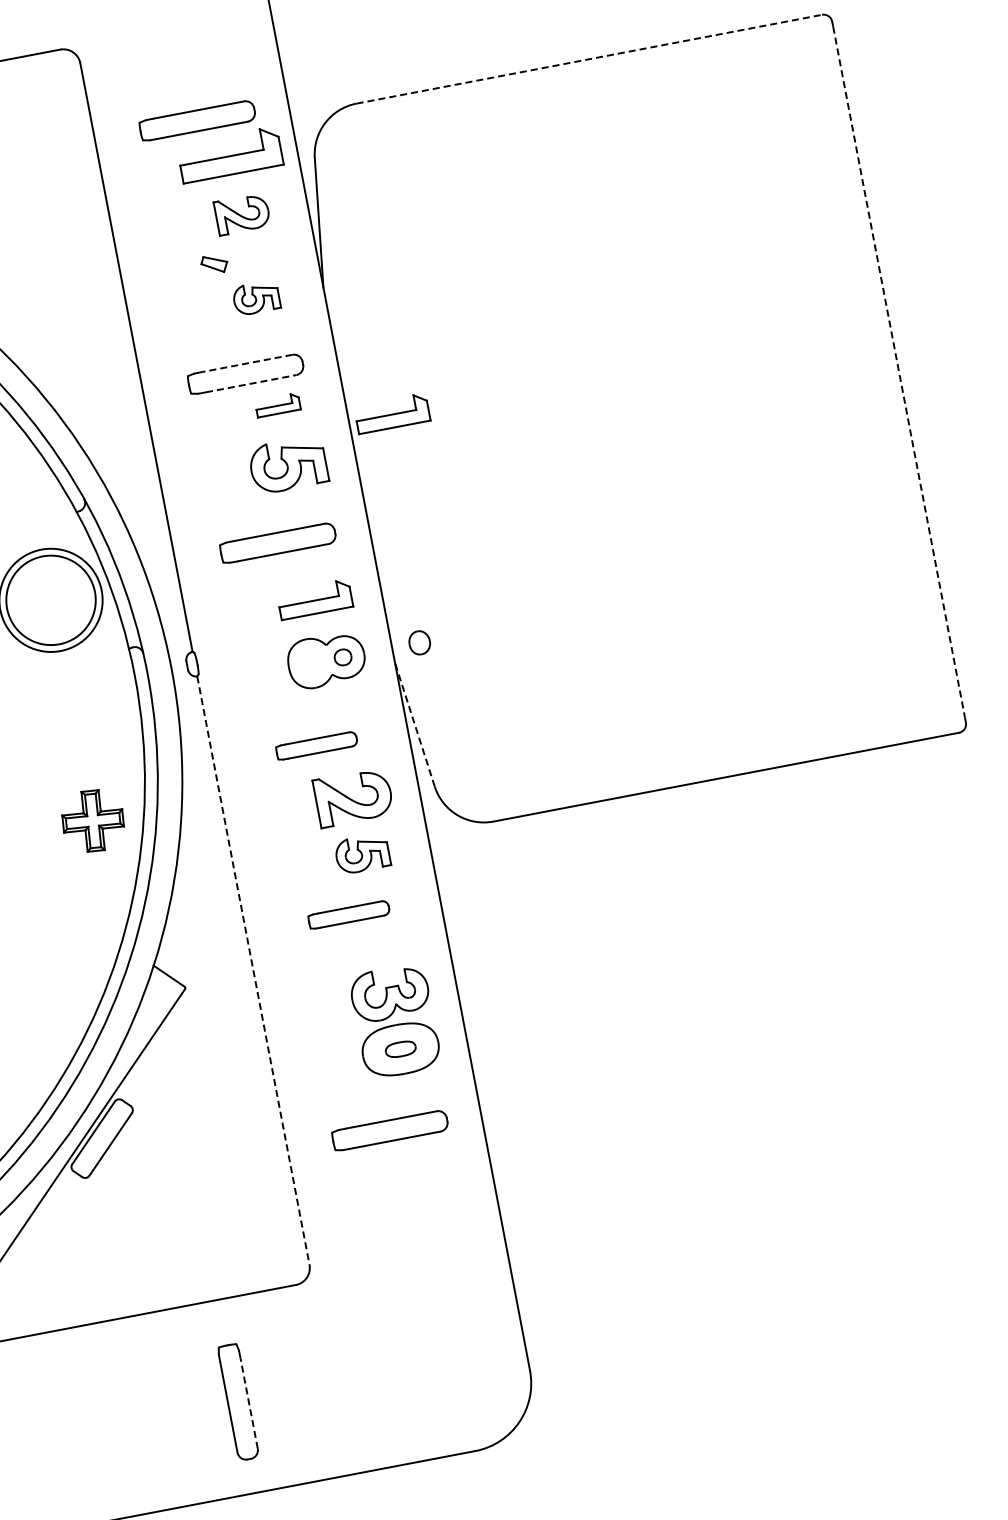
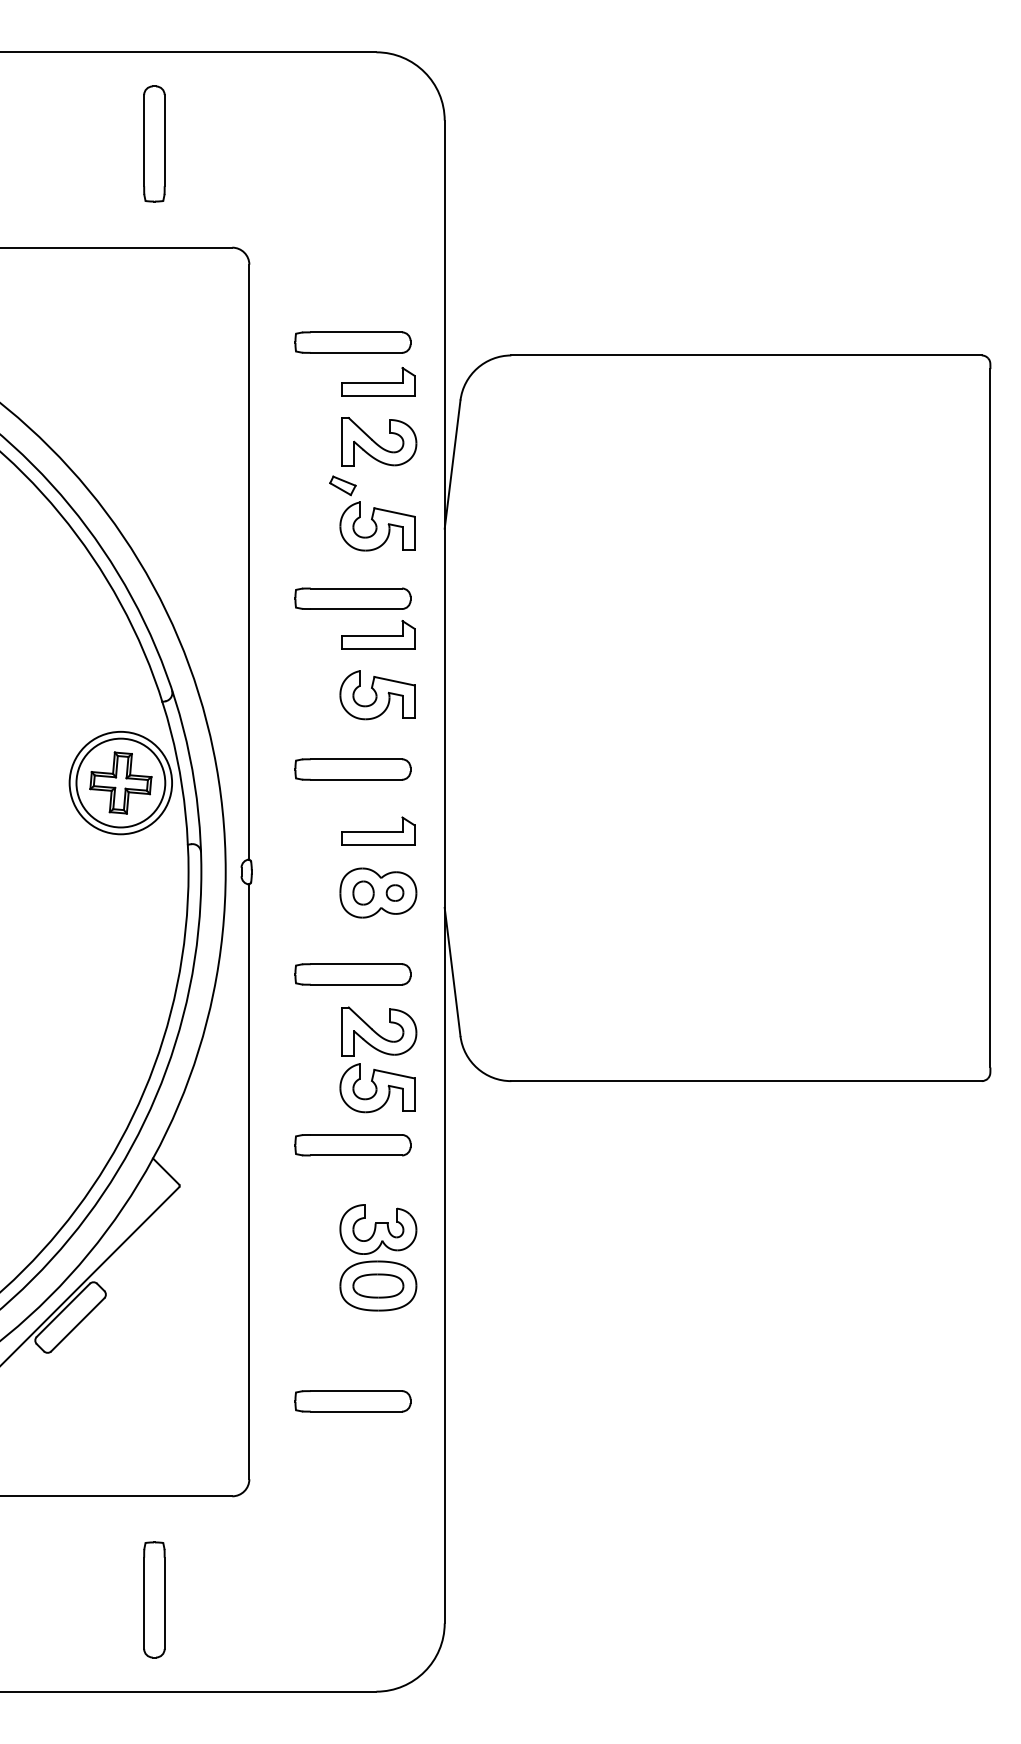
line: (590, 59) -> (747, 355), dashed -> solid
part: (230, 154) -> (378, 381), size x0.71
part: (242, 213) -> (379, 441), size x1.43
part: (256, 298) -> (377, 526), size x1.67
line: (247, 363) -> (356, 588), dashed -> solid
line: (899, 372) -> (990, 718), dashed -> solid
line: (251, 384) -> (356, 609), dashed -> solid
part: (277, 404) -> (378, 634), size x1.67
part: (392, 412) -> (488, 663), removed
part: (419, 642) -> (363, 892), moved
line: (414, 725) -> (452, 972), dashed -> solid
part: (316, 746) -> (352, 974), size x1.43
part: (92, 820) -> (120, 782), moved
part: (362, 854) -> (377, 1088), size x1.43
part: (348, 915) -> (352, 1145), size x1.43
line: (253, 971) -> (249, 1182), dashed -> solid
part: (400, 1048) -> (378, 1285), size x1.67
part: (389, 1130) -> (352, 1401), moved
line: (249, 1403) -> (164, 1603), dashed -> solid

